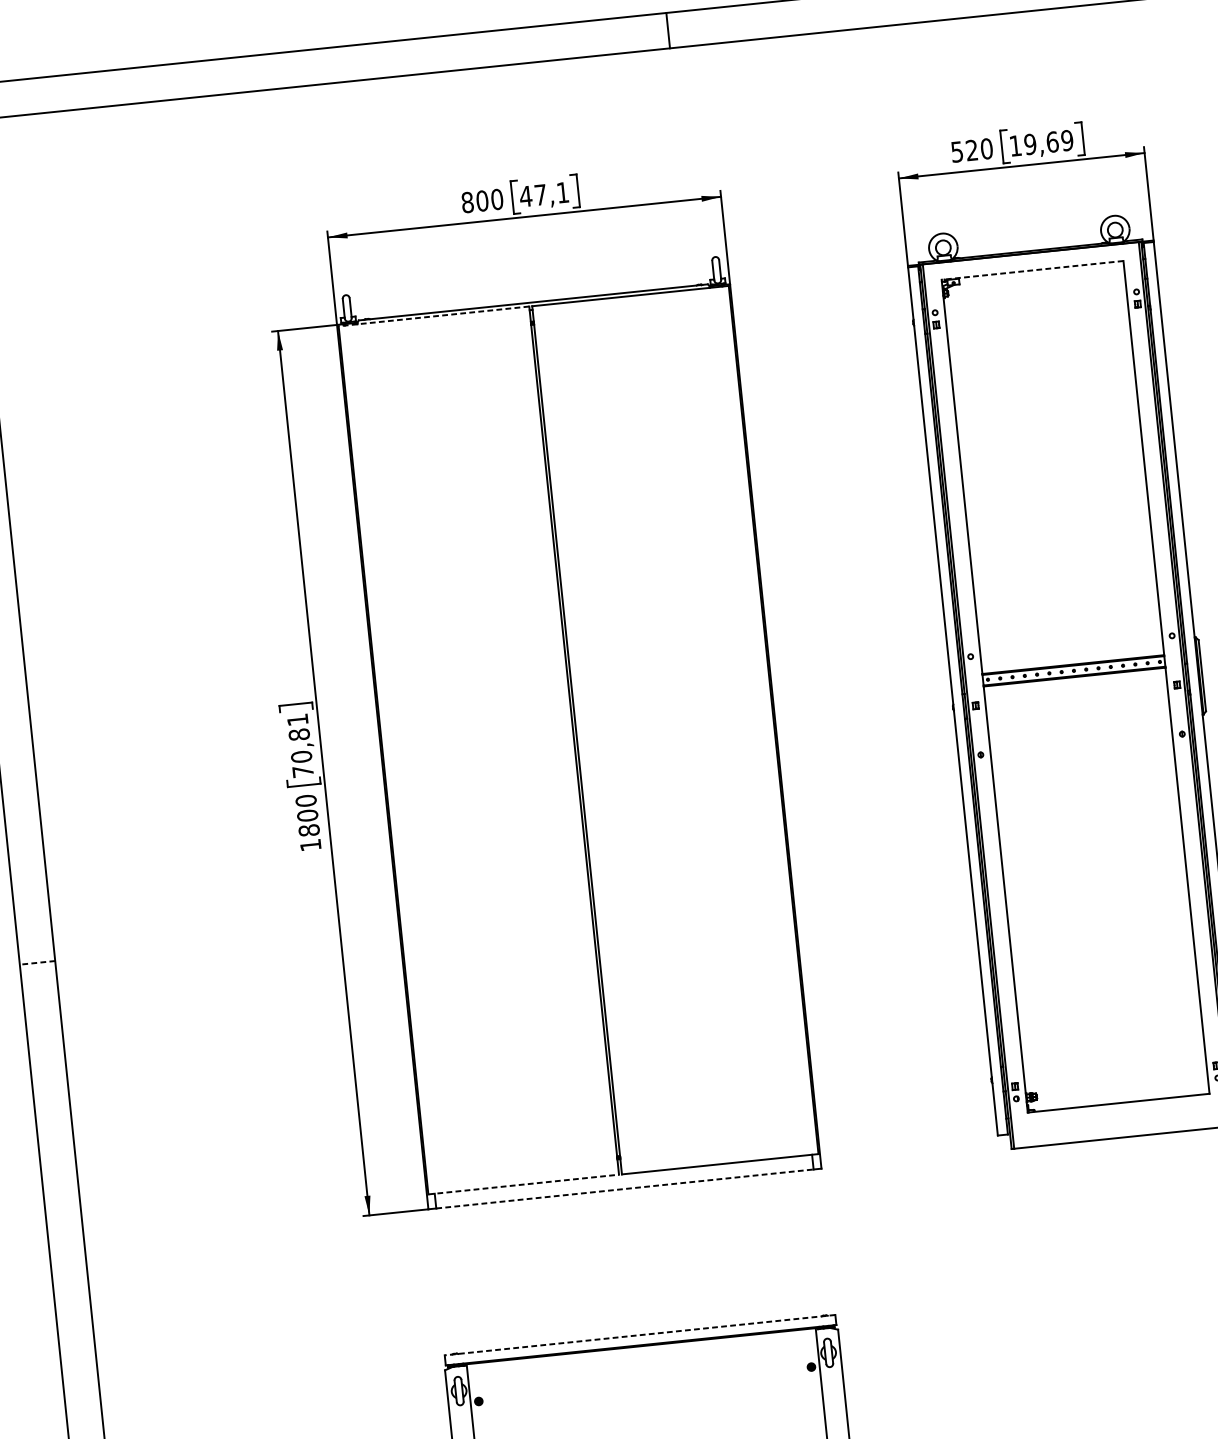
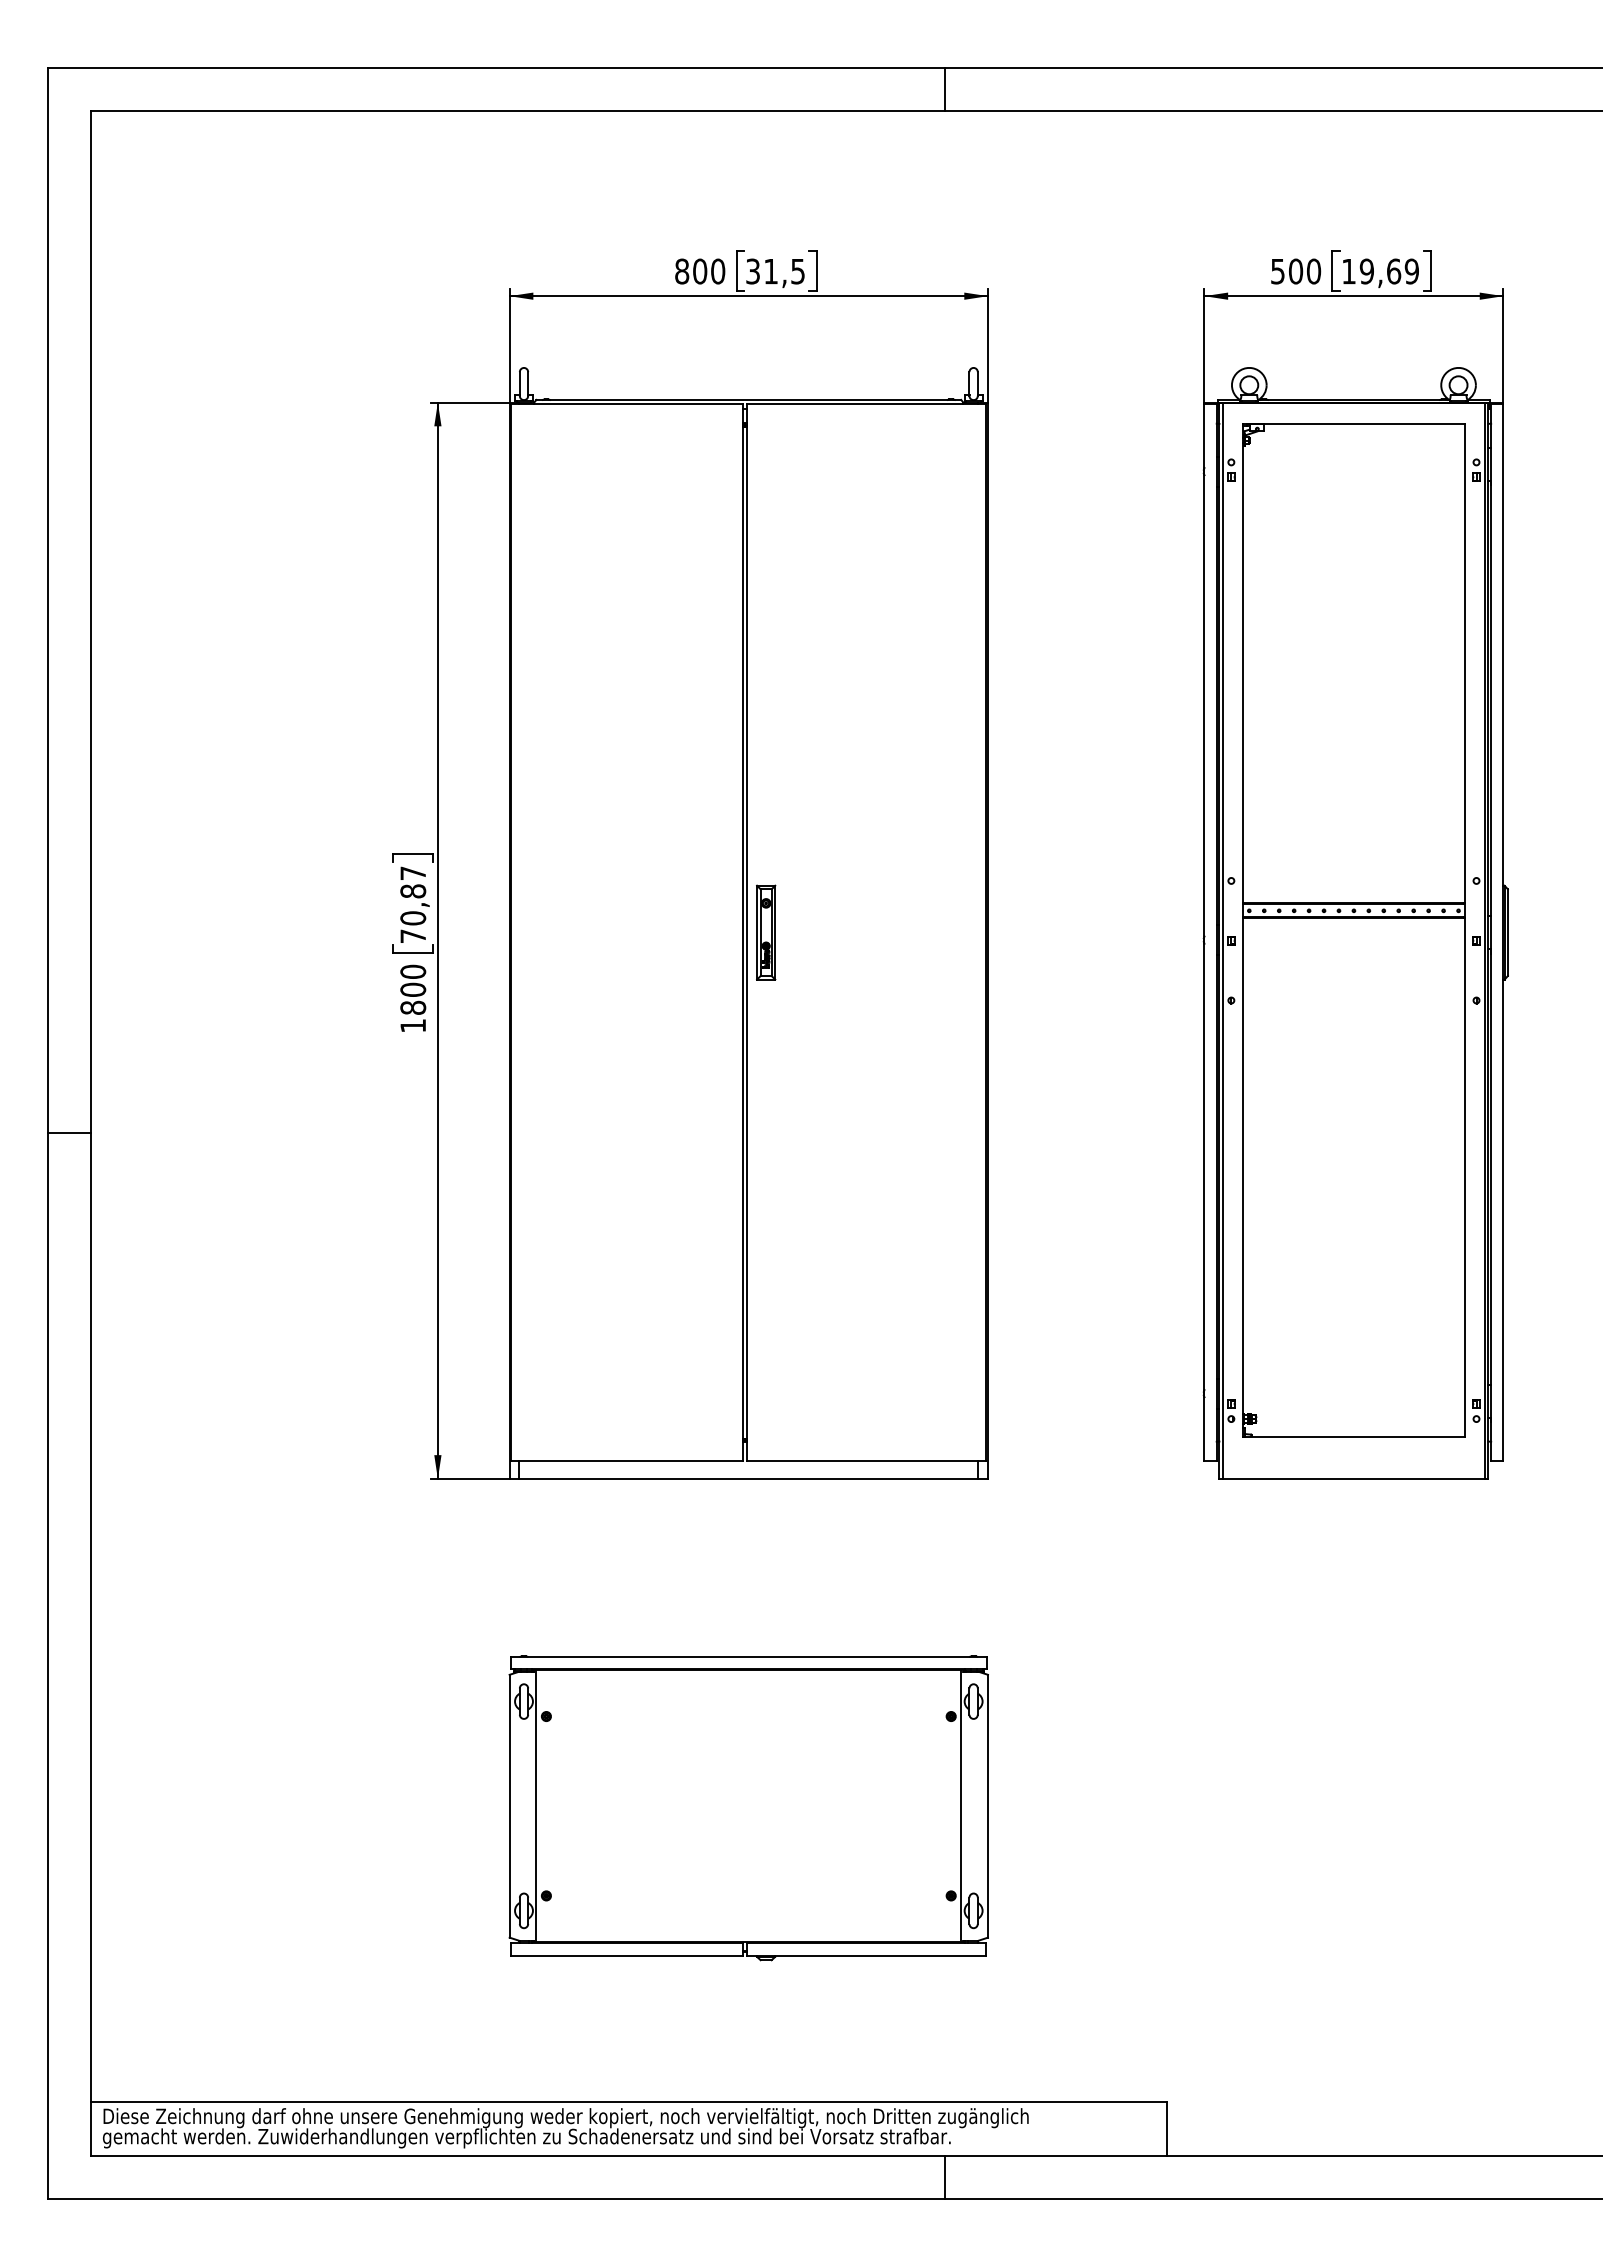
text: (972, 150) -> (1296, 271), 520 -> 500
text: (543, 194) -> (774, 271), 47,1 -> 31,5
line: (1032, 270) -> (1353, 423), dashed -> solid
line: (434, 316) -> (627, 404), dashed -> solid
text: (297, 719) -> (412, 872), 70,81 -> 70,87
part: (593, 738) -> (766, 932), added
line: (37, 962) -> (69, 1133), dashed -> solid
line: (523, 1184) -> (627, 1460), dashed -> solid
line: (624, 1188) -> (748, 1478), dashed -> solid
line: (639, 1334) -> (748, 1656), dashed -> solid

